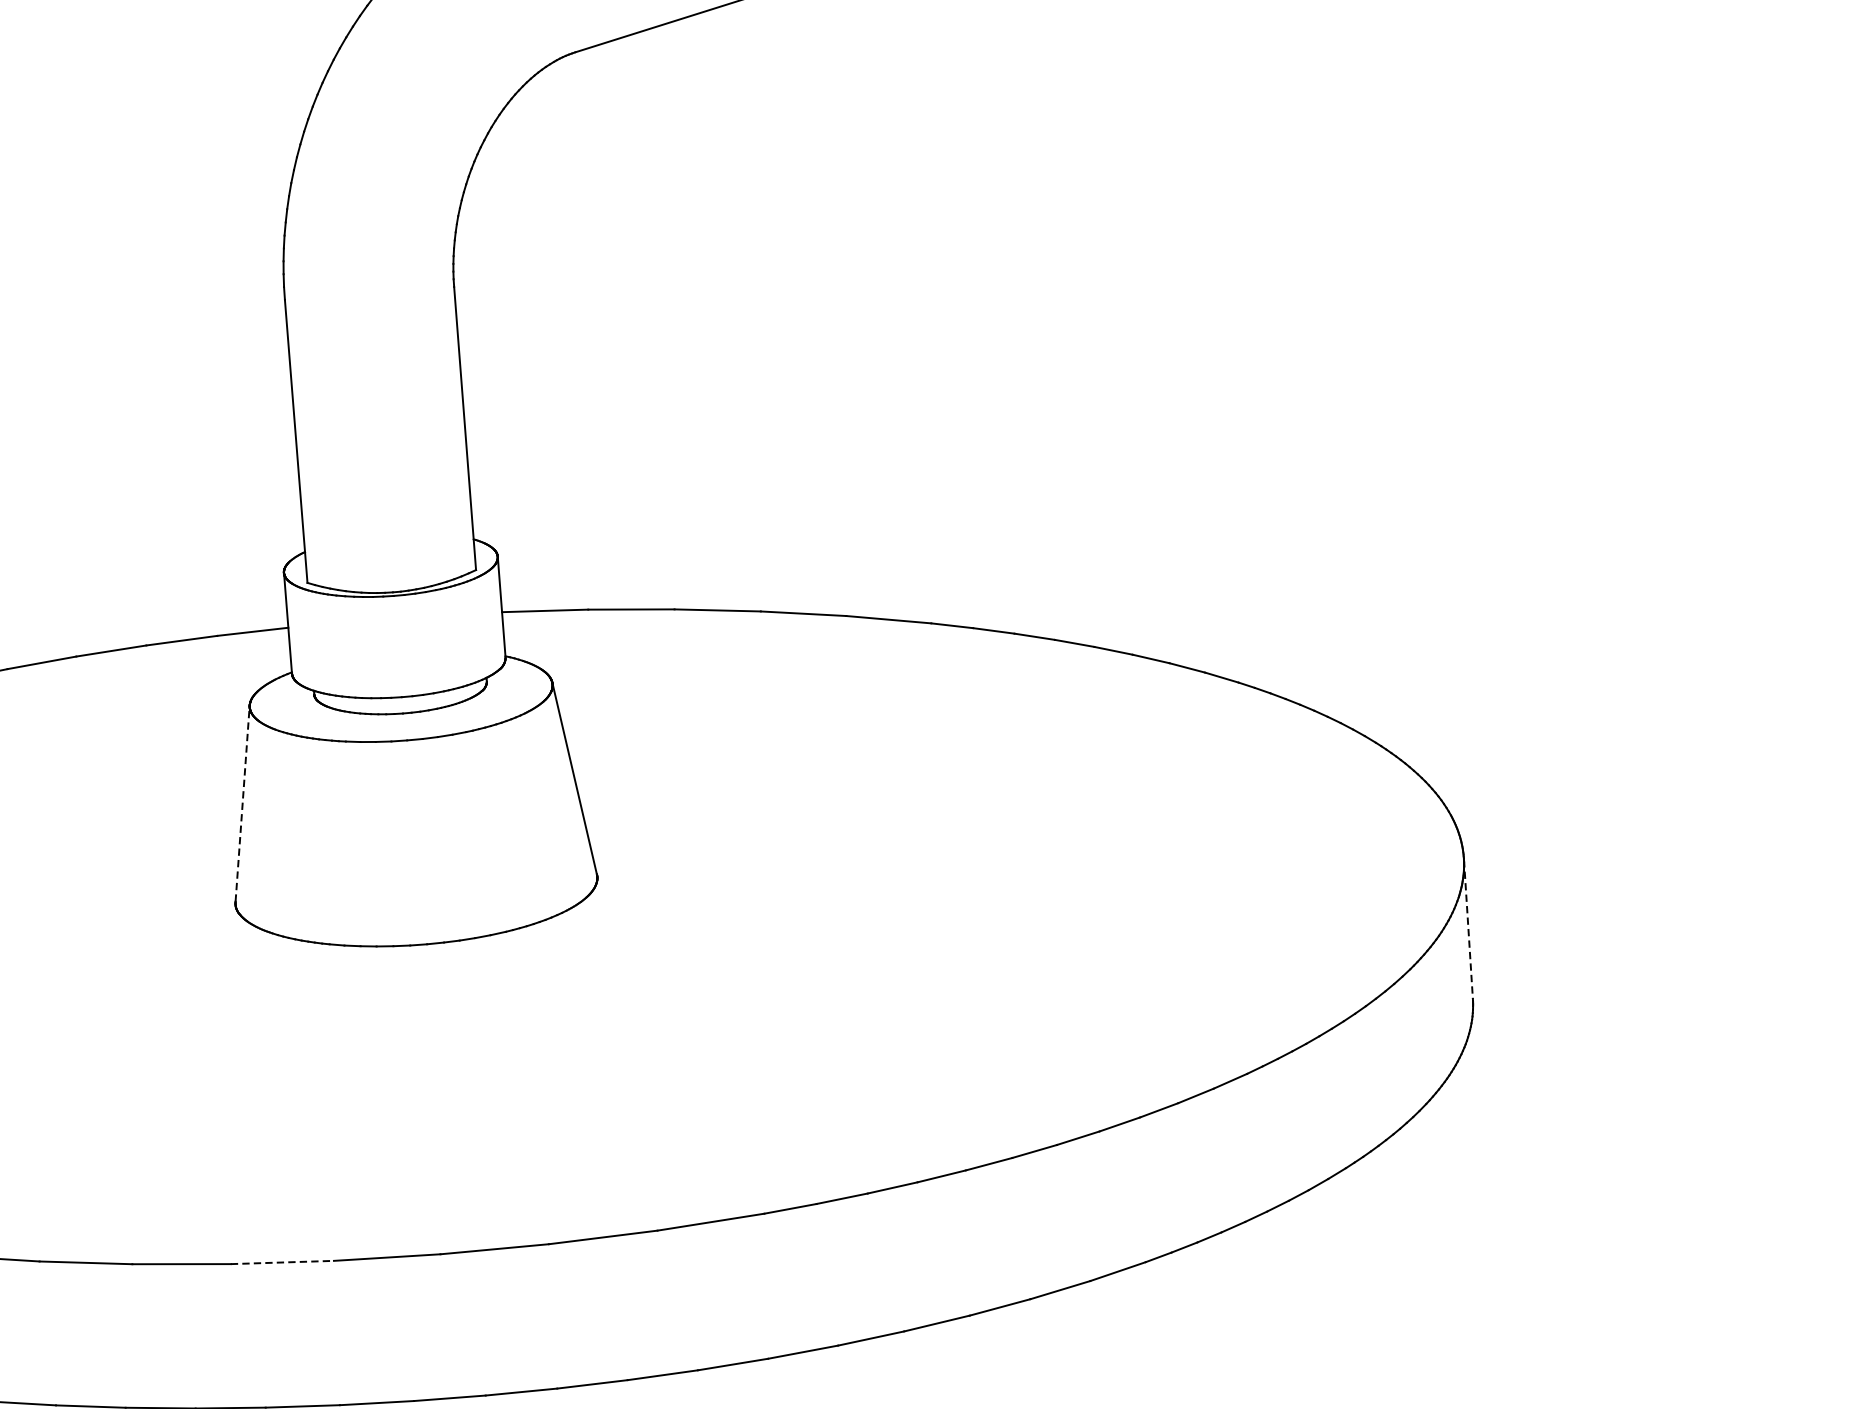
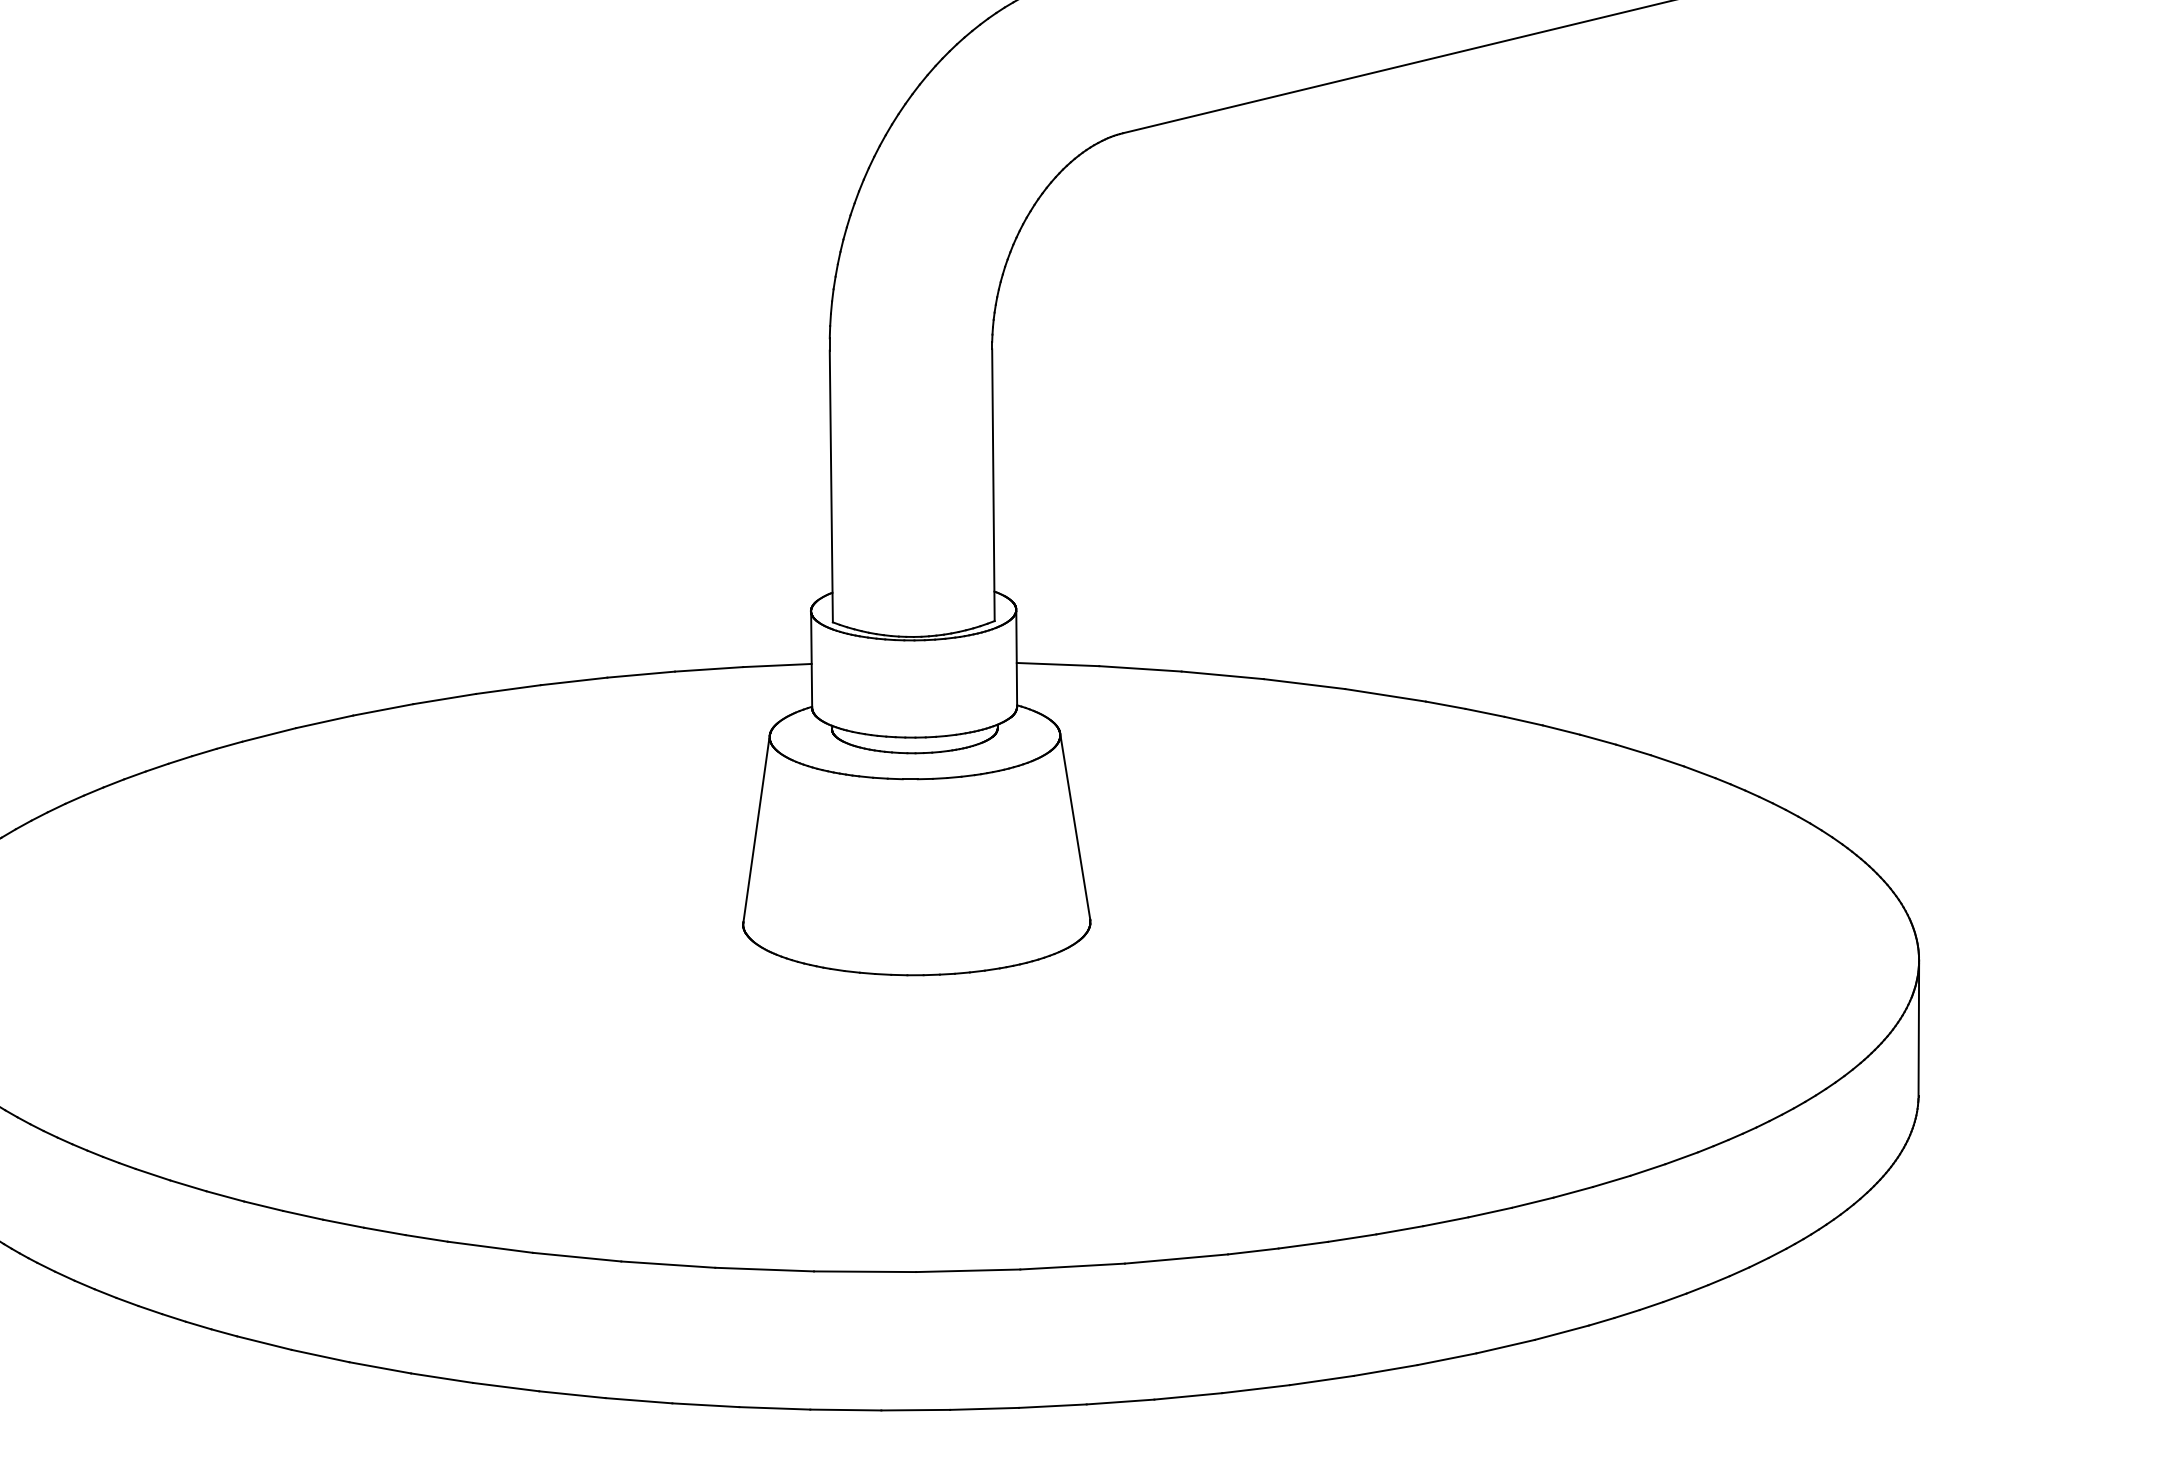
line: (242, 803) -> (756, 828), dashed -> solid
line: (1468, 929) -> (1918, 1028), dashed -> solid
line: (283, 1262) -> (765, 1269), dashed -> solid

